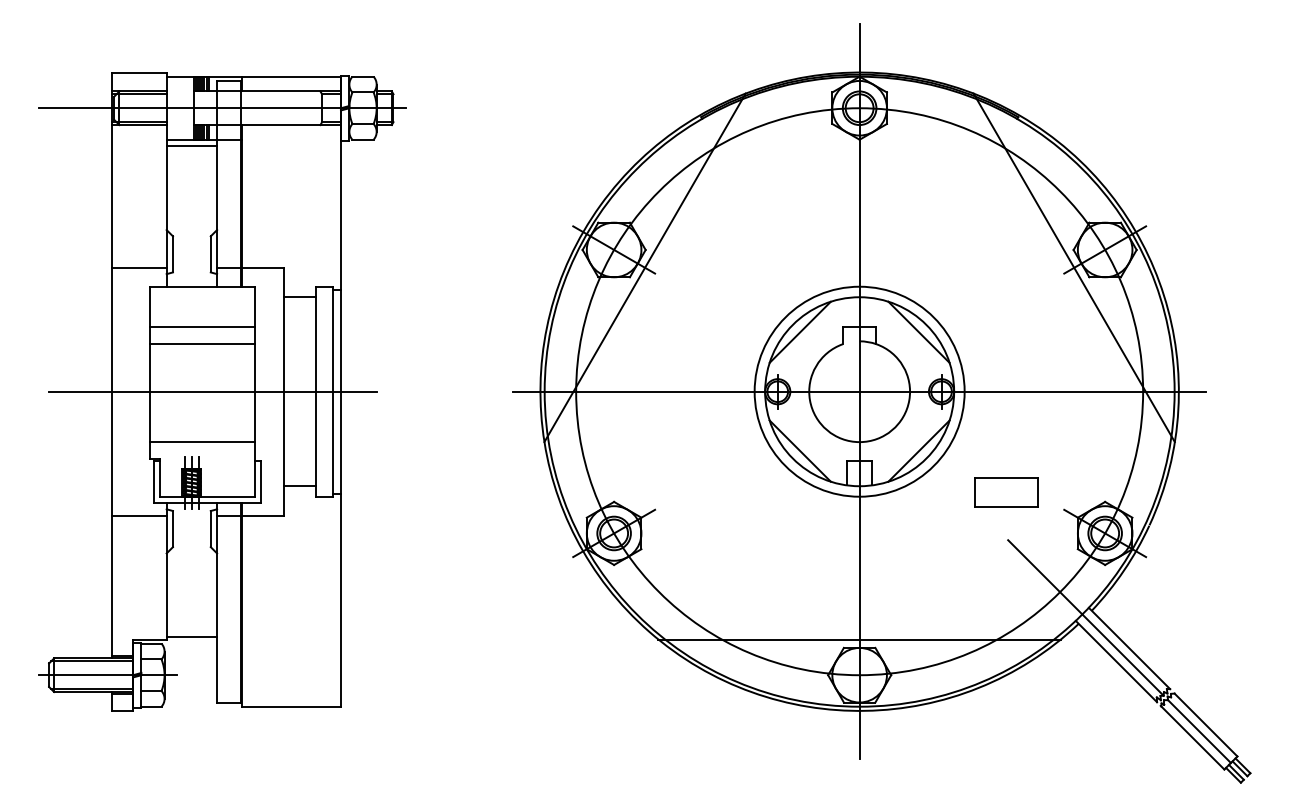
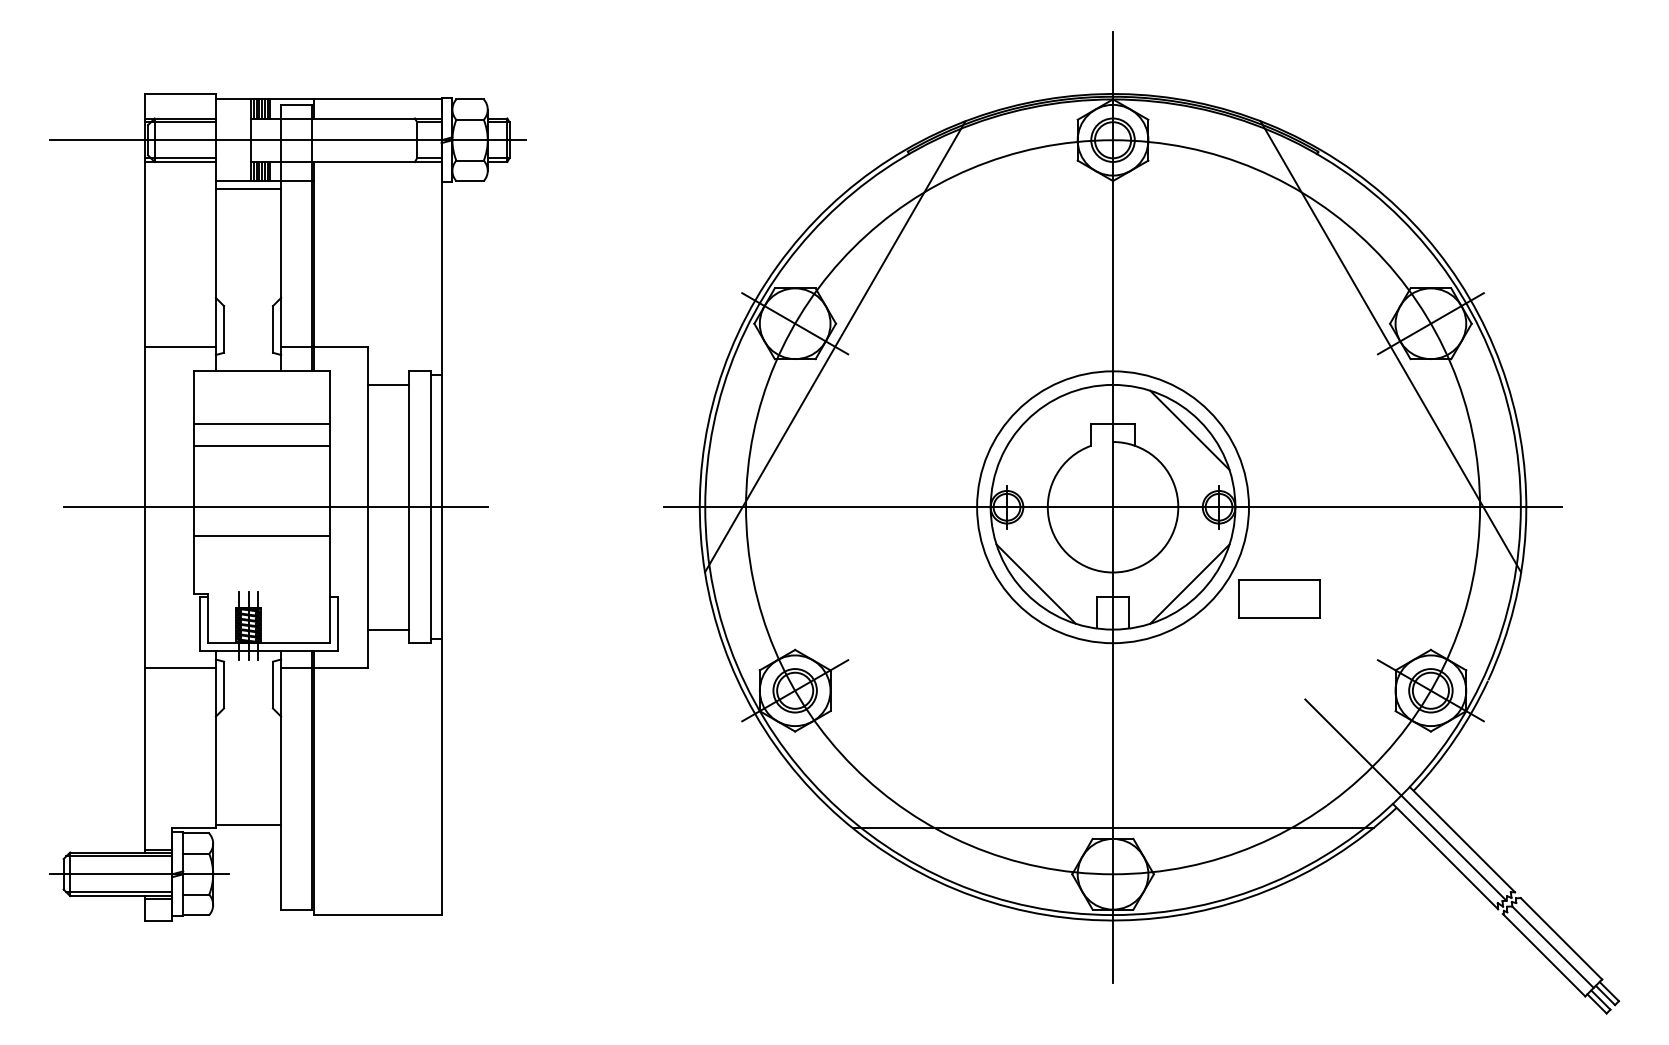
line: (799, 331) -> (1035, 429), removed
line: (202, 442) -> (262, 535), moved
part: (1006, 492) -> (1279, 598), moved

